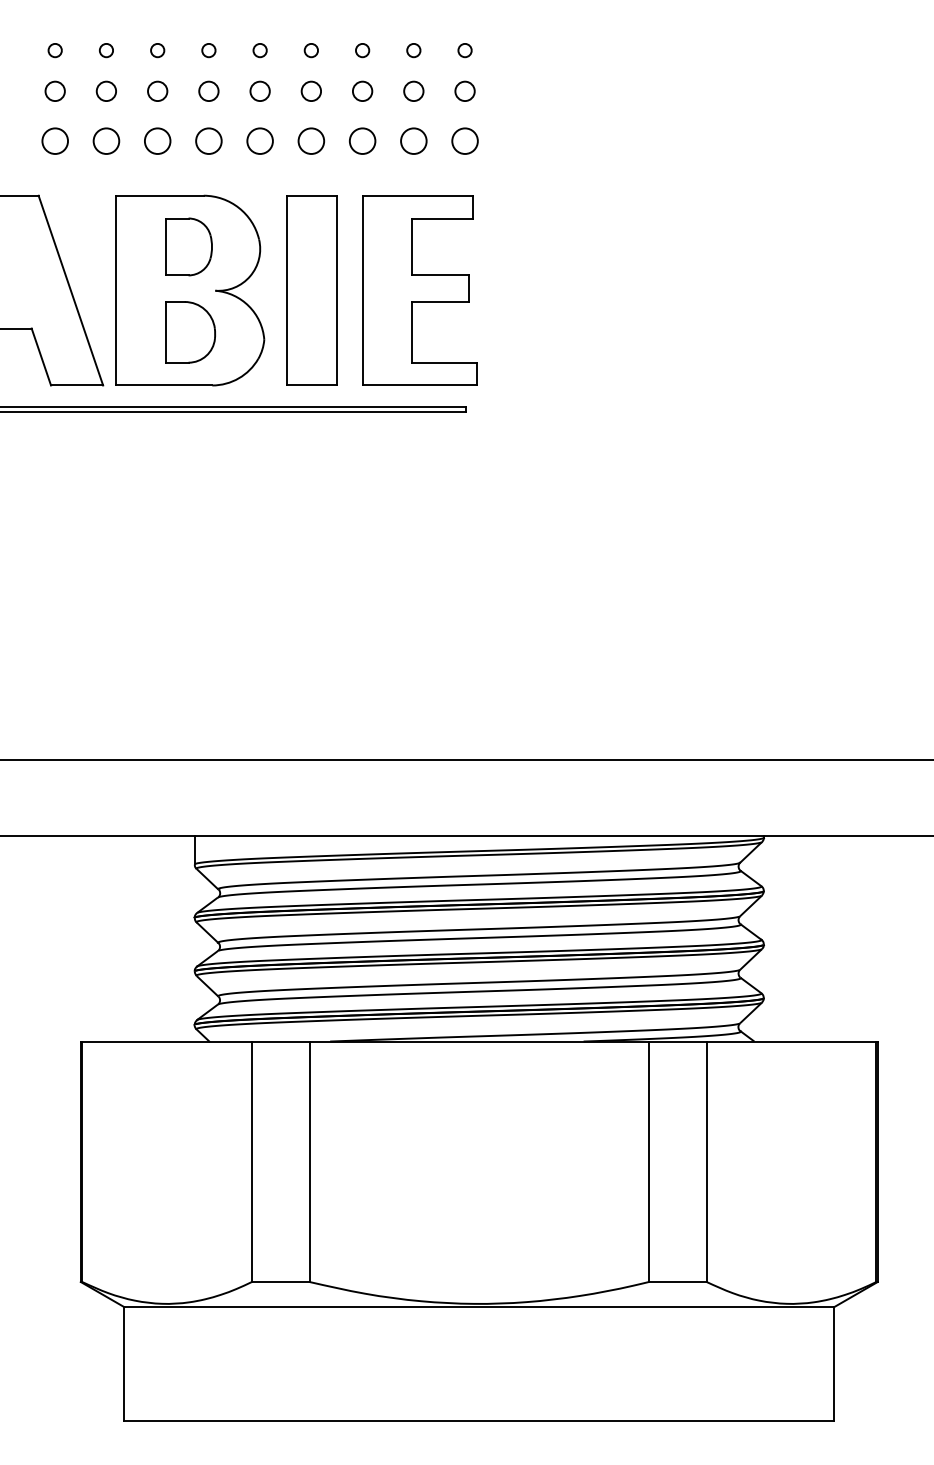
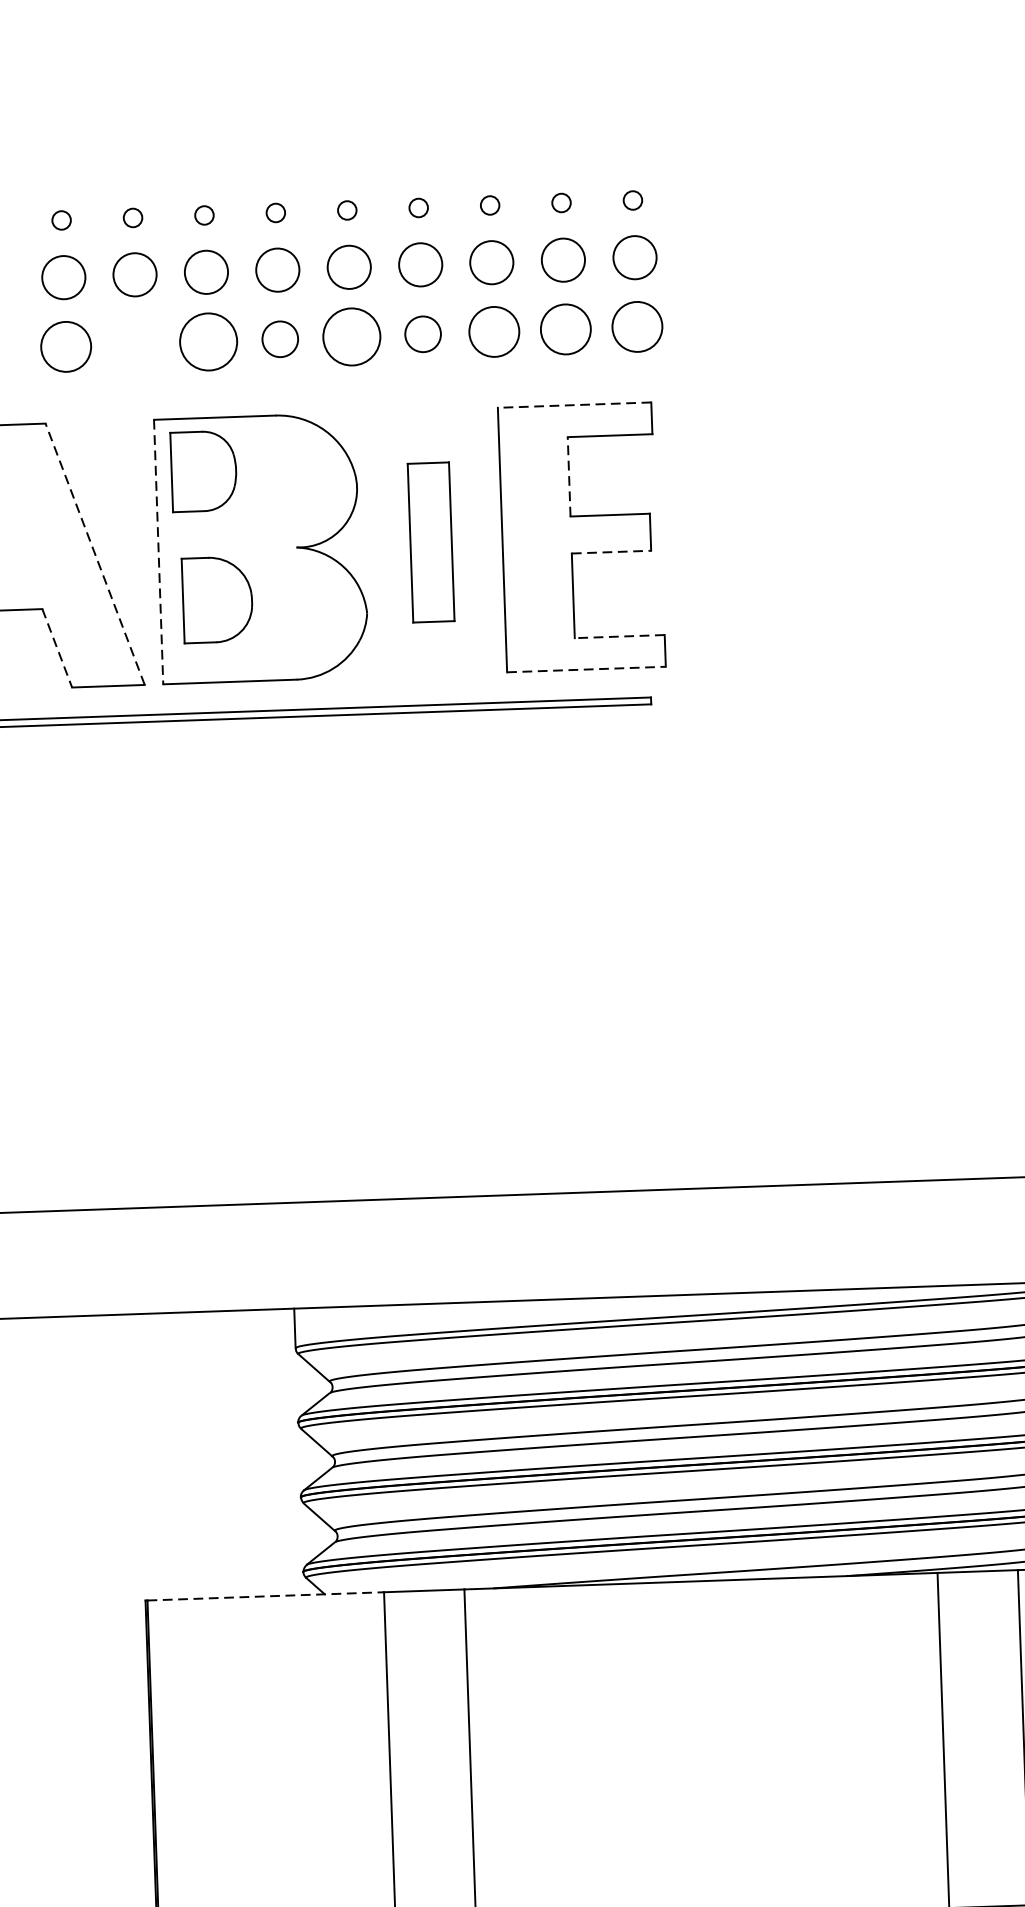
circle: (54, 90) -> (62, 276), size x1.6
circle: (208, 90) -> (277, 268), size x1.6
circle: (362, 90) -> (491, 261), size x1.6
circle: (413, 90) -> (563, 258), size x1.6
circle: (464, 90) -> (634, 256), size x1.6
circle: (106, 91) -> (135, 275), size x1.6
circle: (157, 91) -> (206, 272), size x1.6
circle: (259, 91) -> (348, 267), size x1.6
circle: (311, 91) -> (420, 265), size x1.6
circle: (54, 140) -> (65, 345), size x1.4
circle: (106, 140) -> (137, 343), removed
circle: (157, 140) -> (208, 340), size x1.6
circle: (259, 140) -> (350, 335), size x1.6
circle: (362, 140) -> (494, 330), size x1.4
circle: (413, 140) -> (565, 328), size x1.4
circle: (464, 140) -> (636, 325), size x1.4
line: (417, 195) -> (573, 404), solid -> dashed
part: (188, 246) -> (203, 470), moved
line: (412, 246) -> (569, 476), solid -> dashed
line: (70, 290) -> (94, 554), solid -> dashed
line: (116, 290) -> (158, 551), solid -> dashed
part: (311, 290) -> (430, 542), size x0.6
line: (441, 301) -> (612, 551), solid -> dashed
part: (190, 332) -> (217, 600), moved
line: (41, 357) -> (57, 648), solid -> dashed
line: (444, 362) -> (619, 636), solid -> dashed
line: (420, 385) -> (587, 669), solid -> dashed
line: (167, 1041) -> (266, 1596), solid -> dashed

